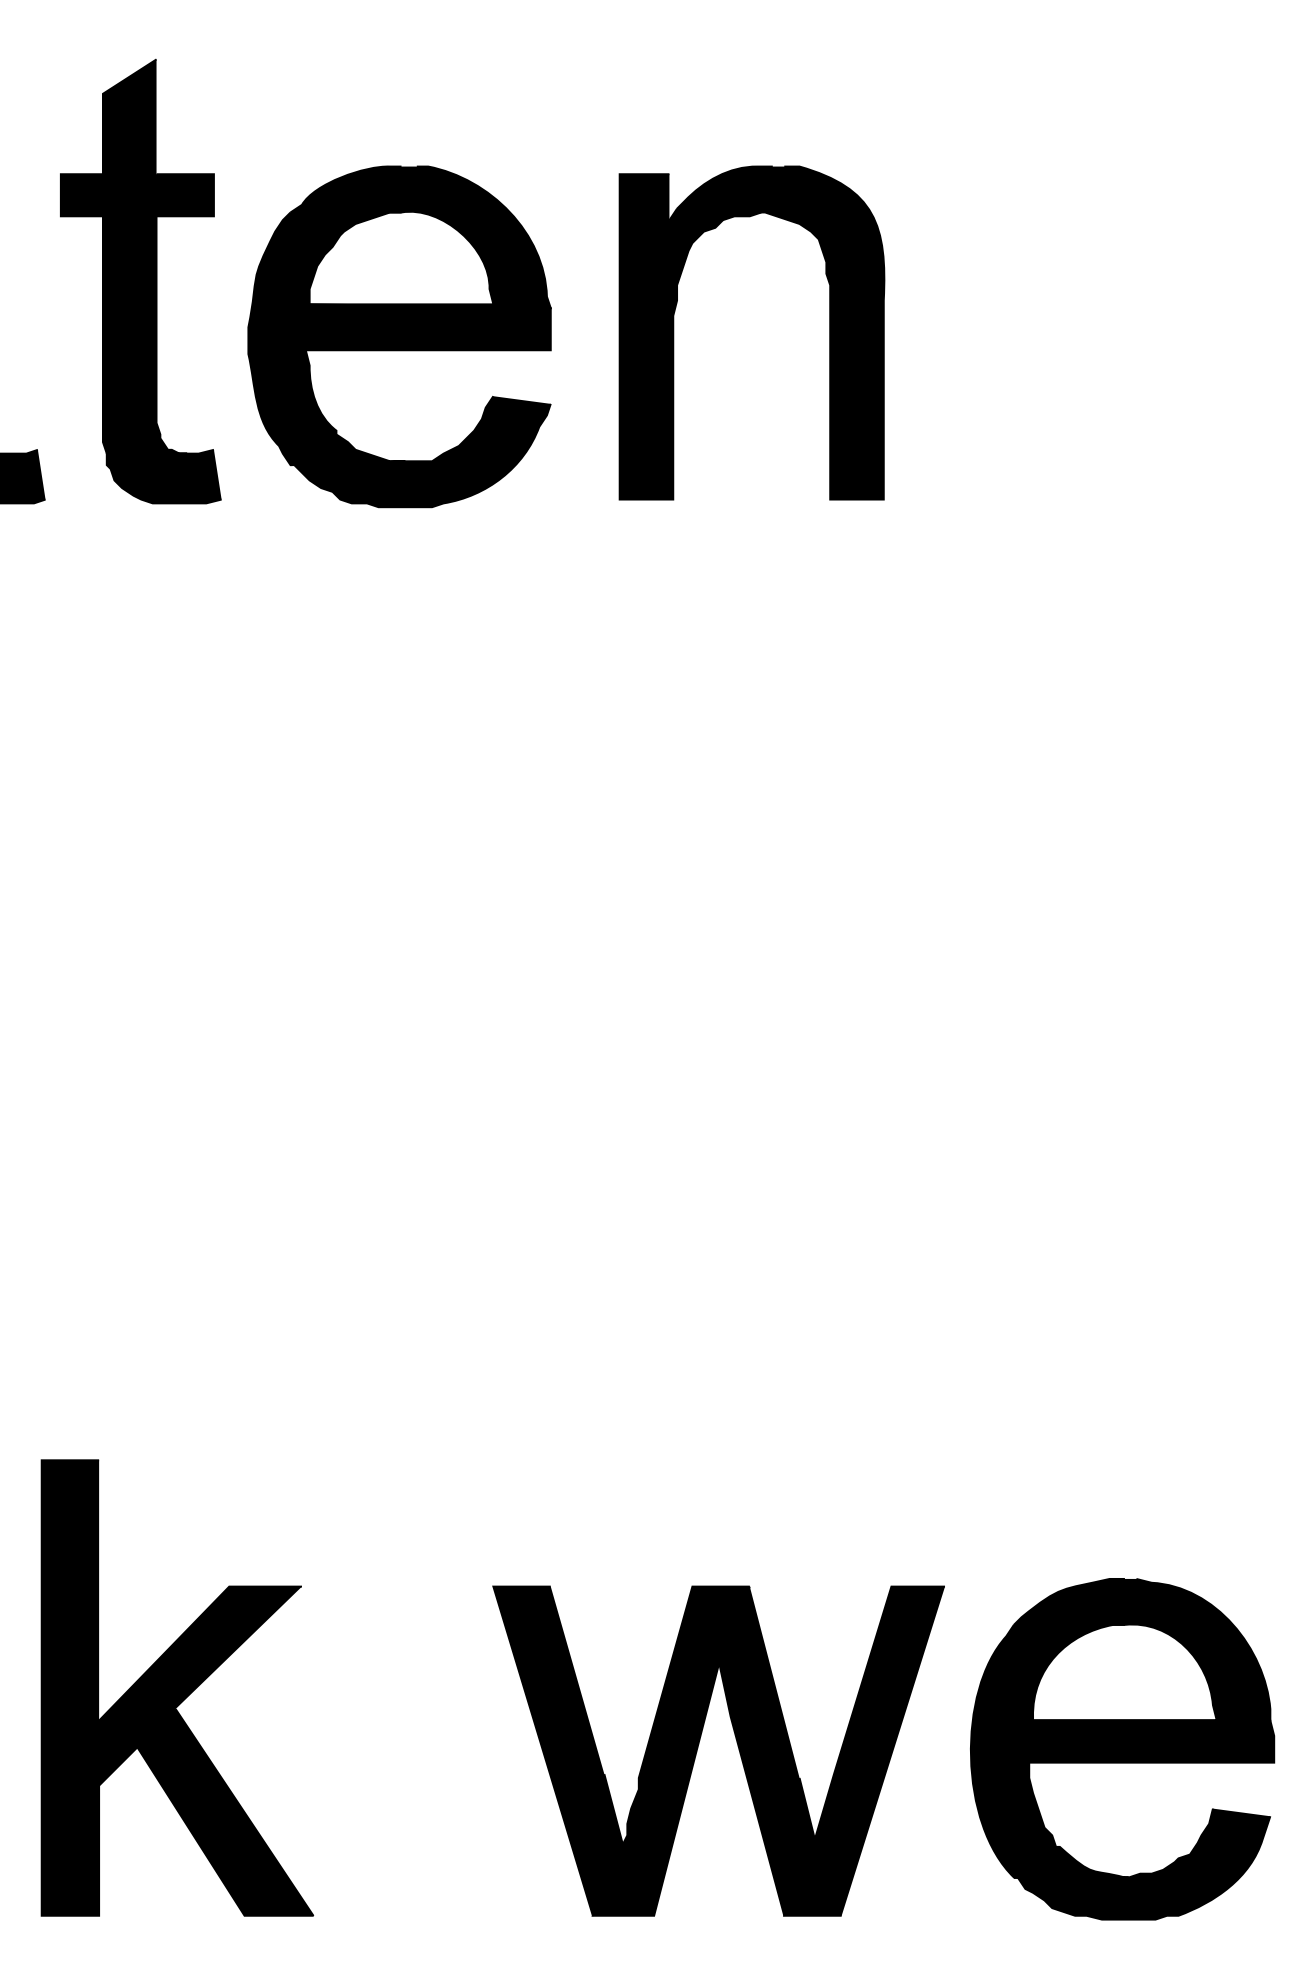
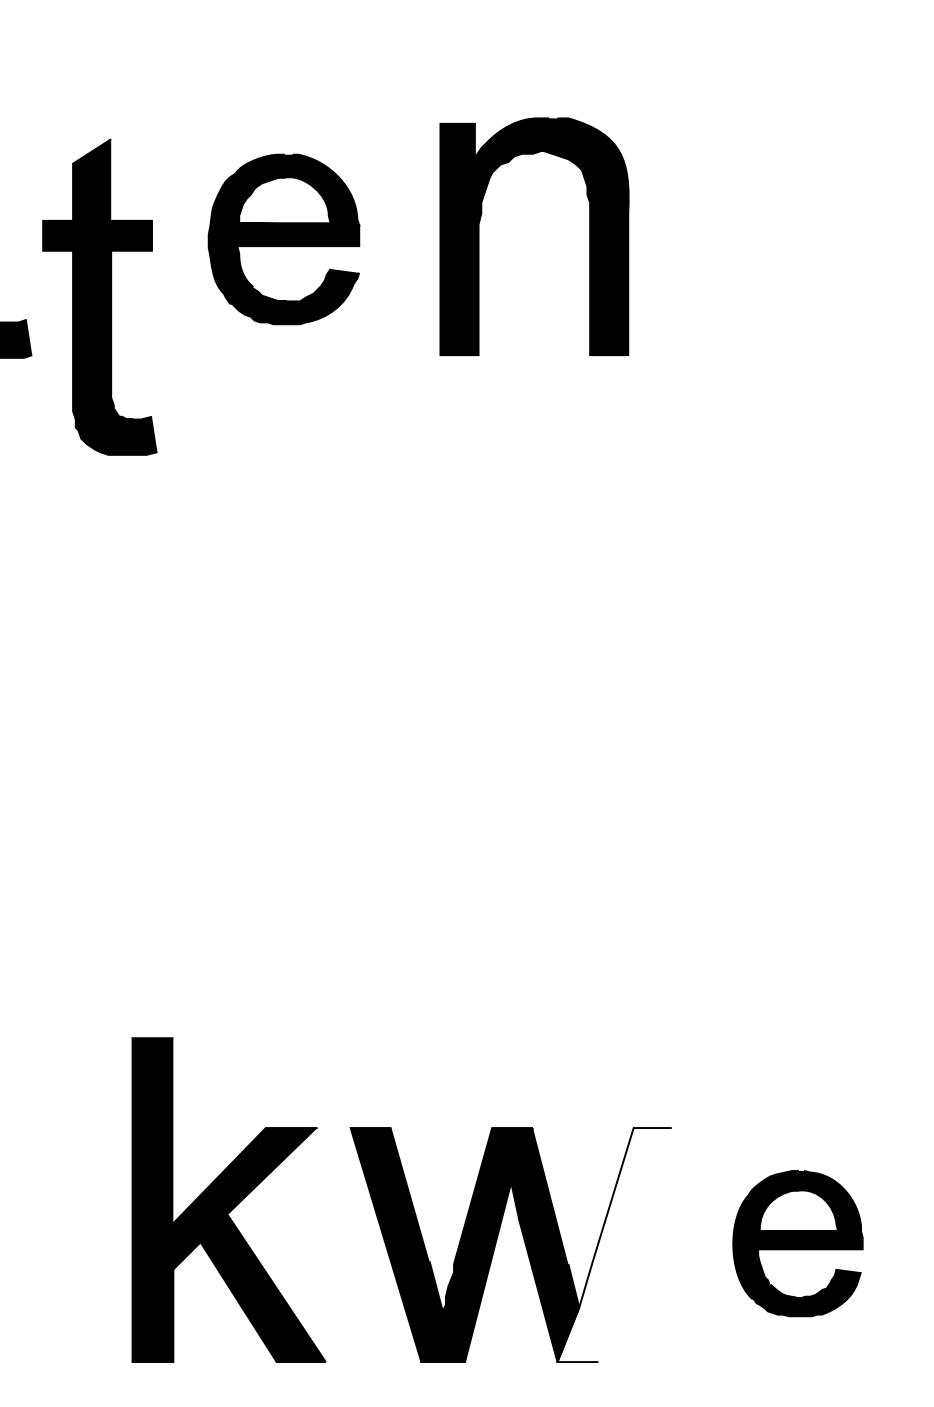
part: (140, 280) -> (99, 296), moved
part: (398, 336) -> (283, 239), size x0.7
part: (176, 1687) -> (228, 1199), moved
part: (1121, 1749) -> (797, 1243), size x0.6
fill: (864, 1751) -> (614, 1245), removed

